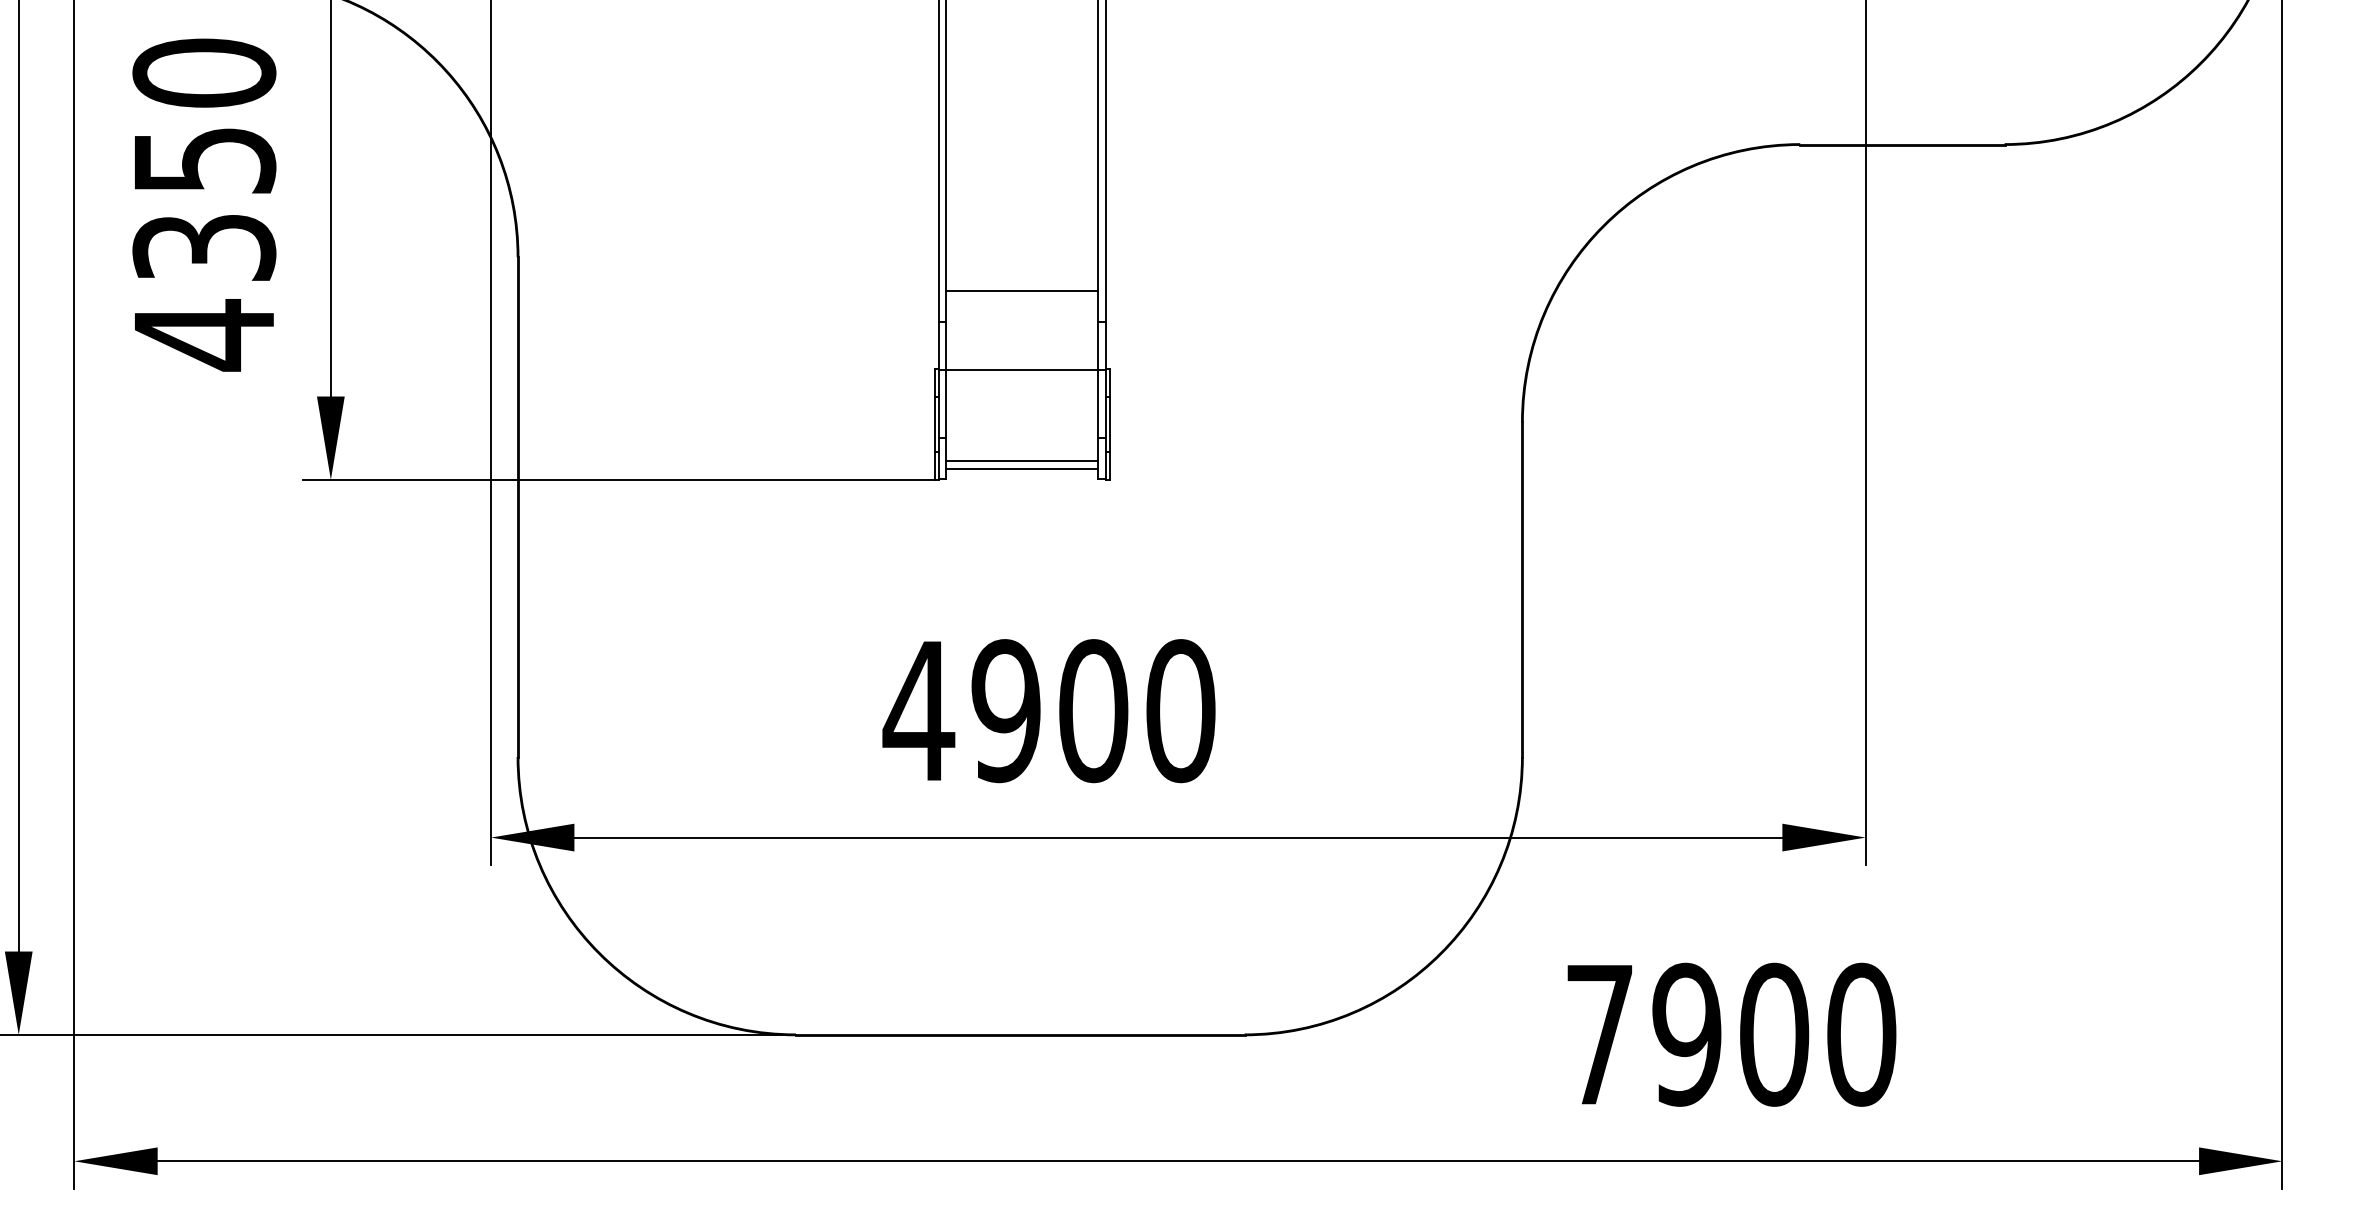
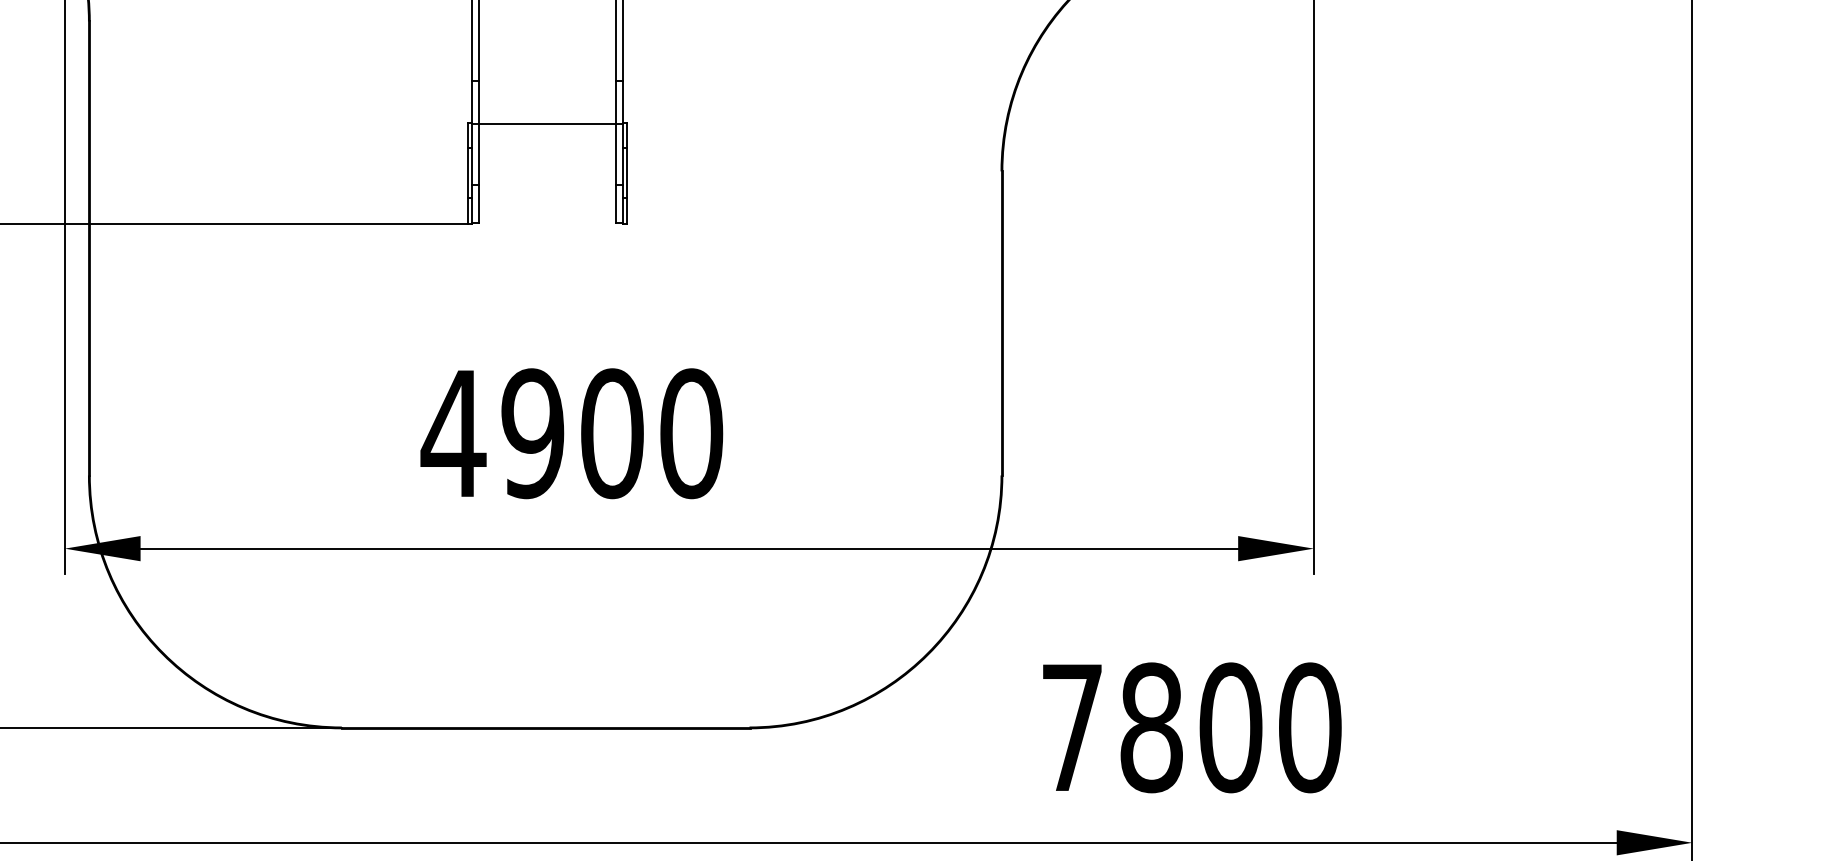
line: (1022, 290) -> (547, 51), removed
line: (1022, 461) -> (547, 206), removed
line: (1022, 468) -> (547, 213), removed
text: (1686, 1034) -> (1151, 727), 7900 -> 7800

